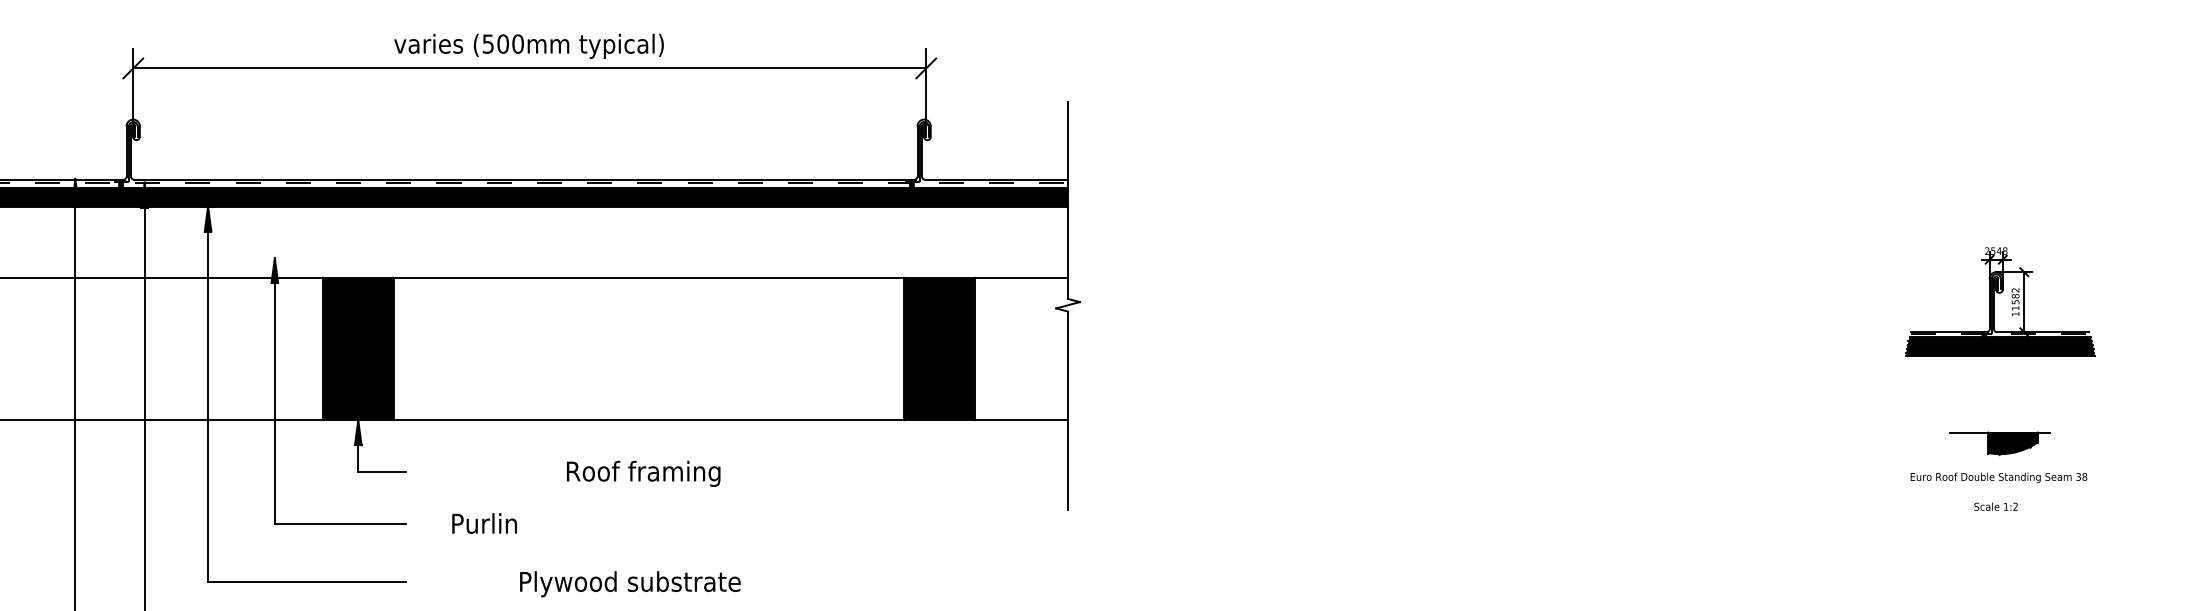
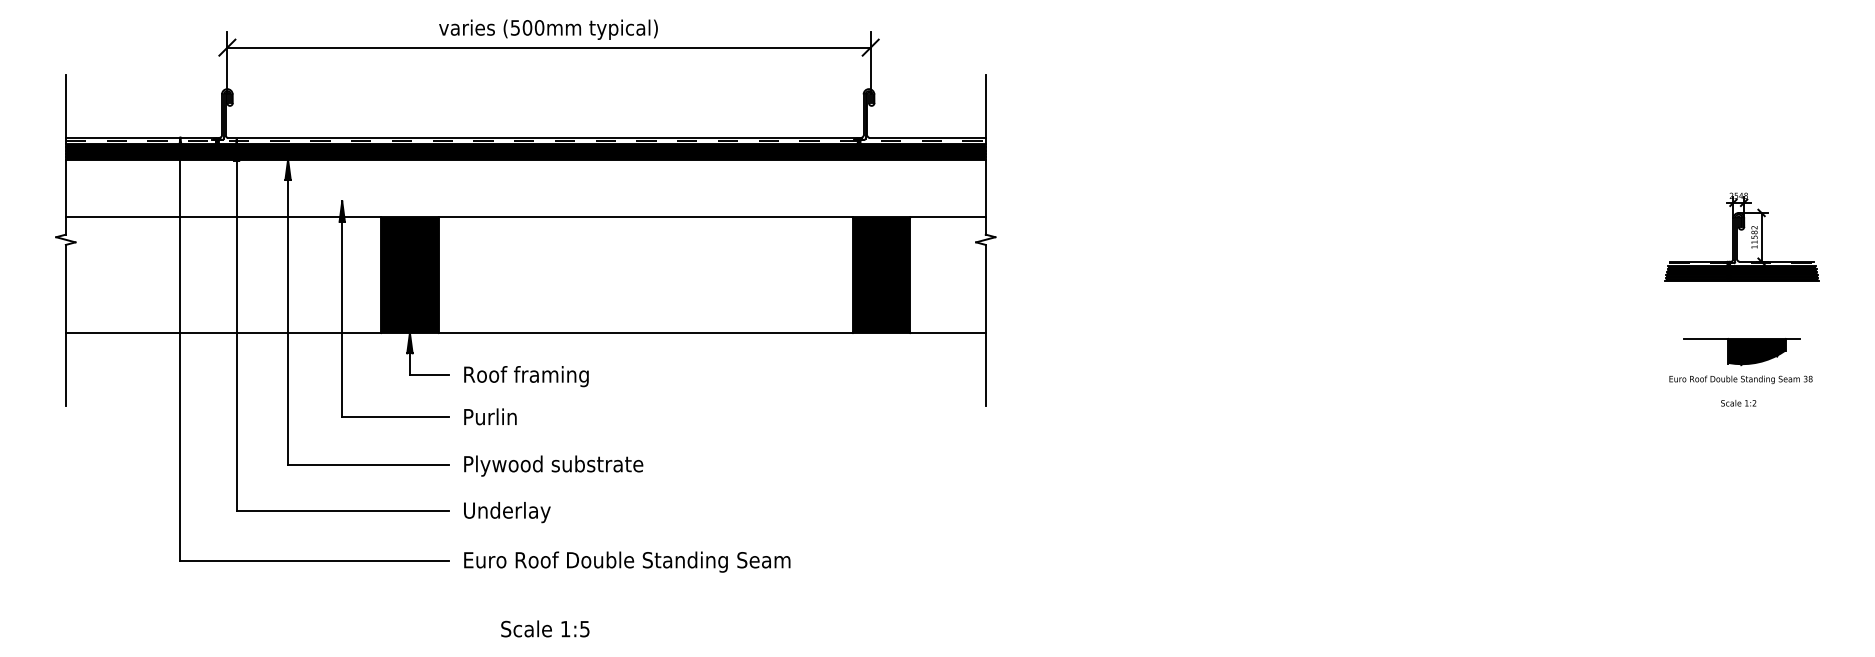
part: (1999, 444) -> (1741, 352), size x1.43
text: (643, 473) -> (526, 376), moved
text: (484, 523) -> (490, 416), moved
text: (630, 583) -> (553, 465), moved

